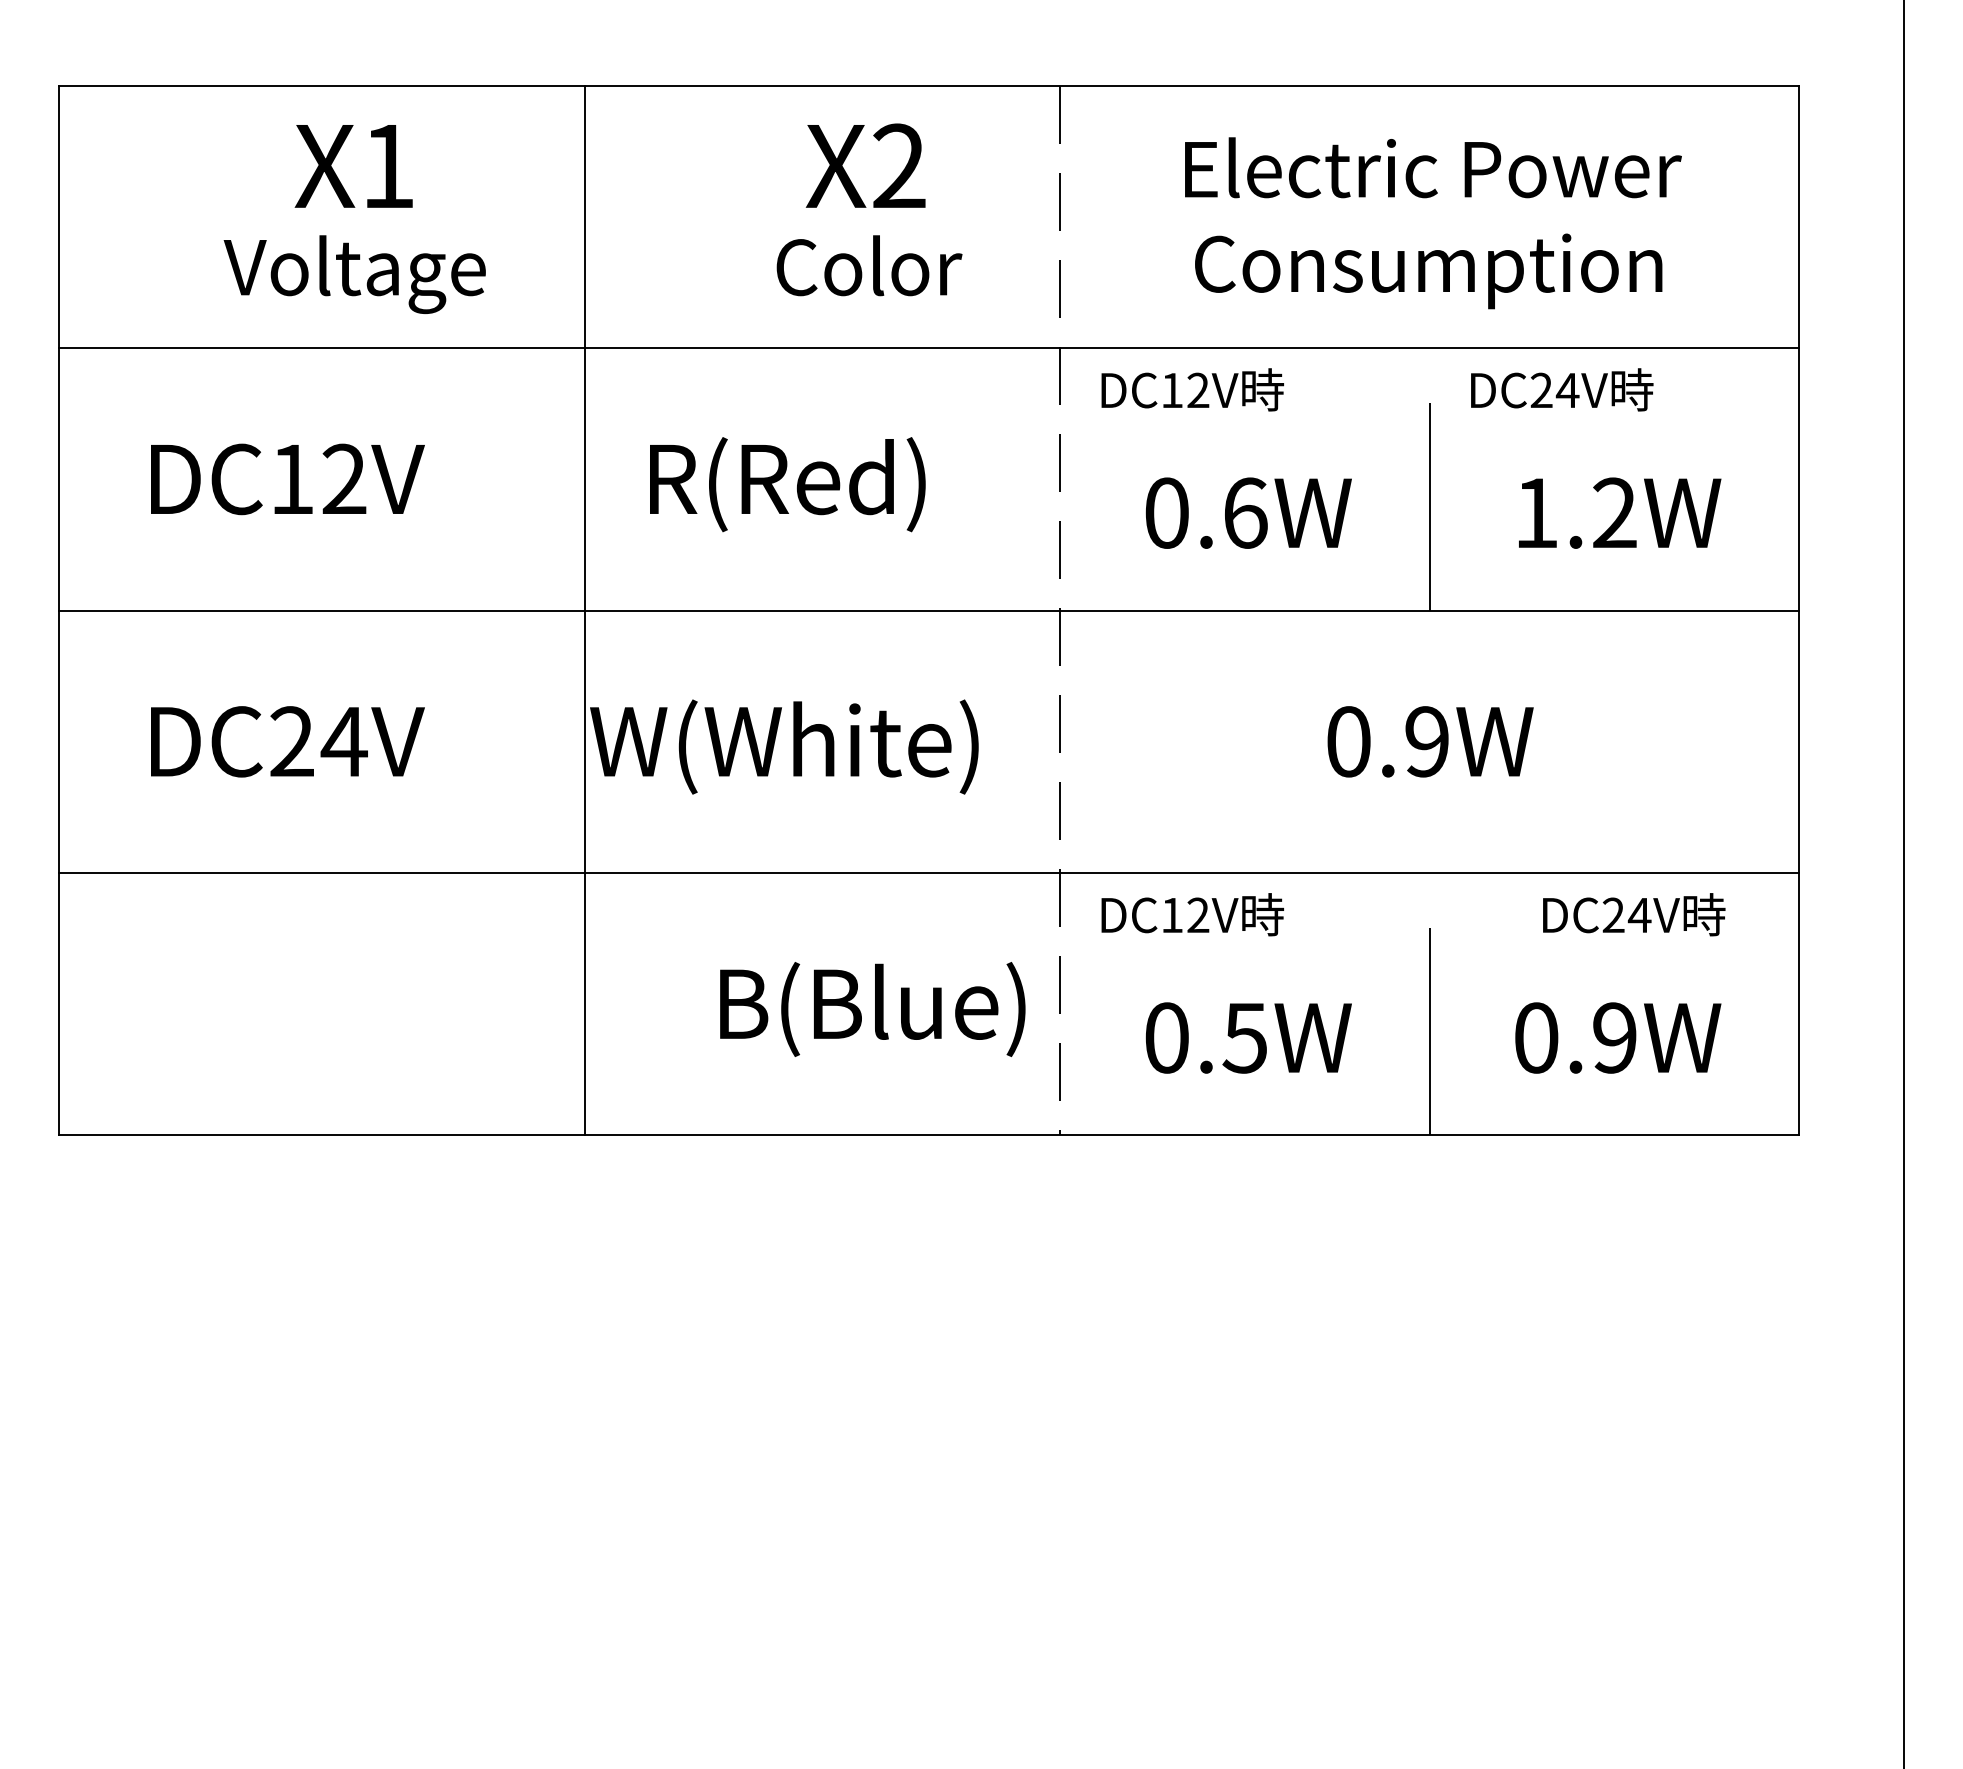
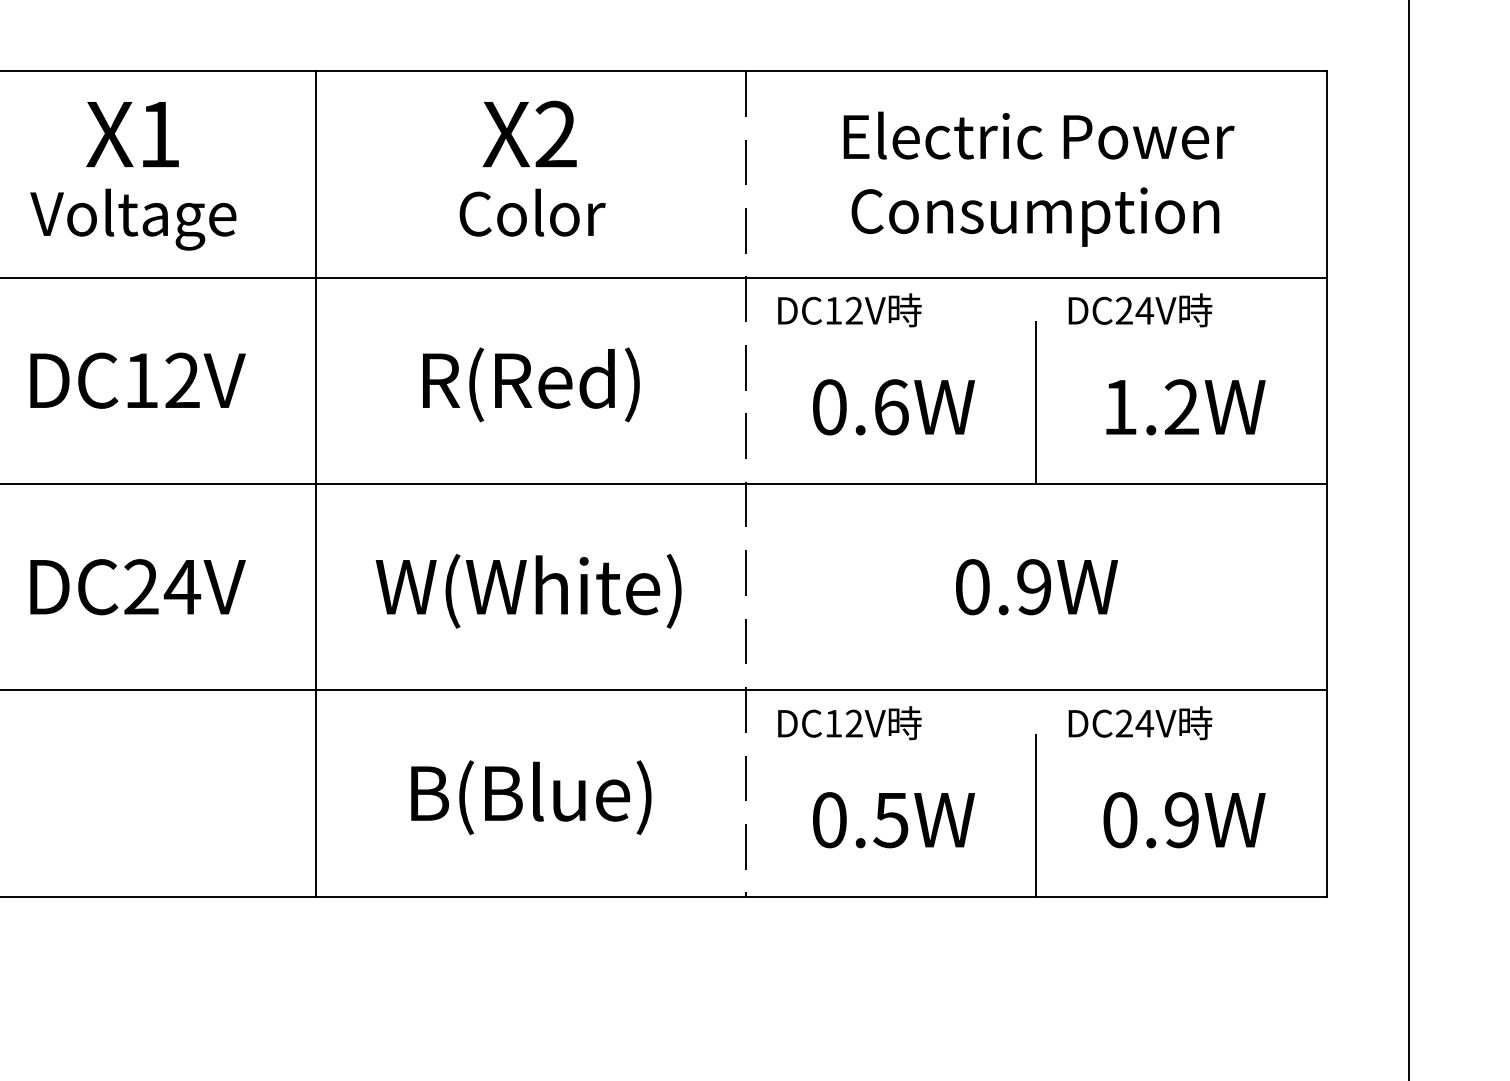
text: (869, 209) -> (532, 168), moved
text: (354, 219) -> (133, 176), moved
line: (584, 610) -> (316, 483), moved
text: (1634, 914) -> (1140, 722), moved
text: (872, 1009) -> (531, 797), moved

